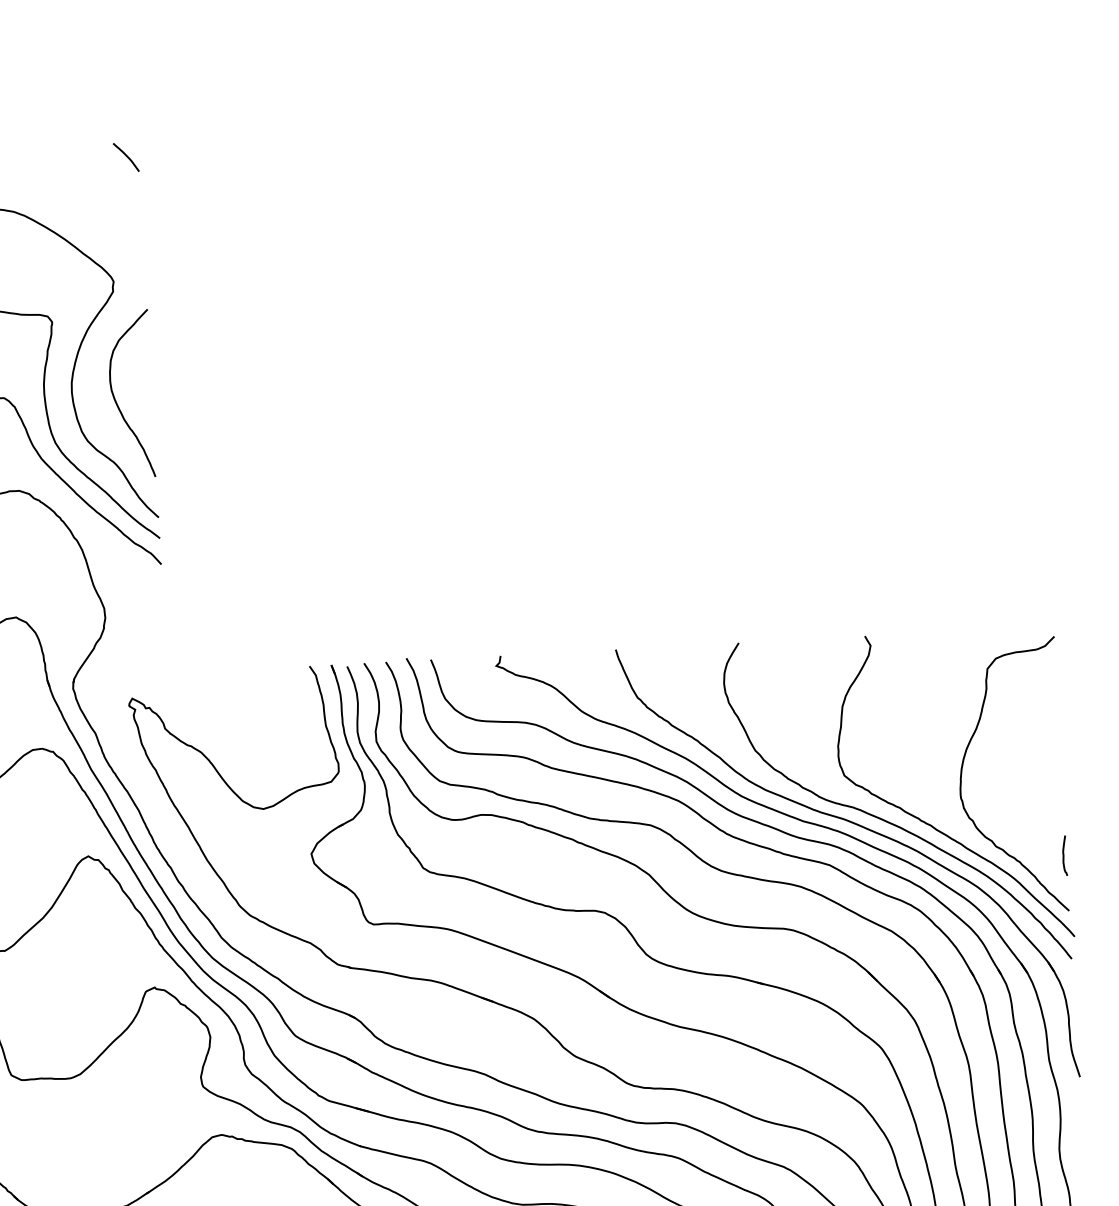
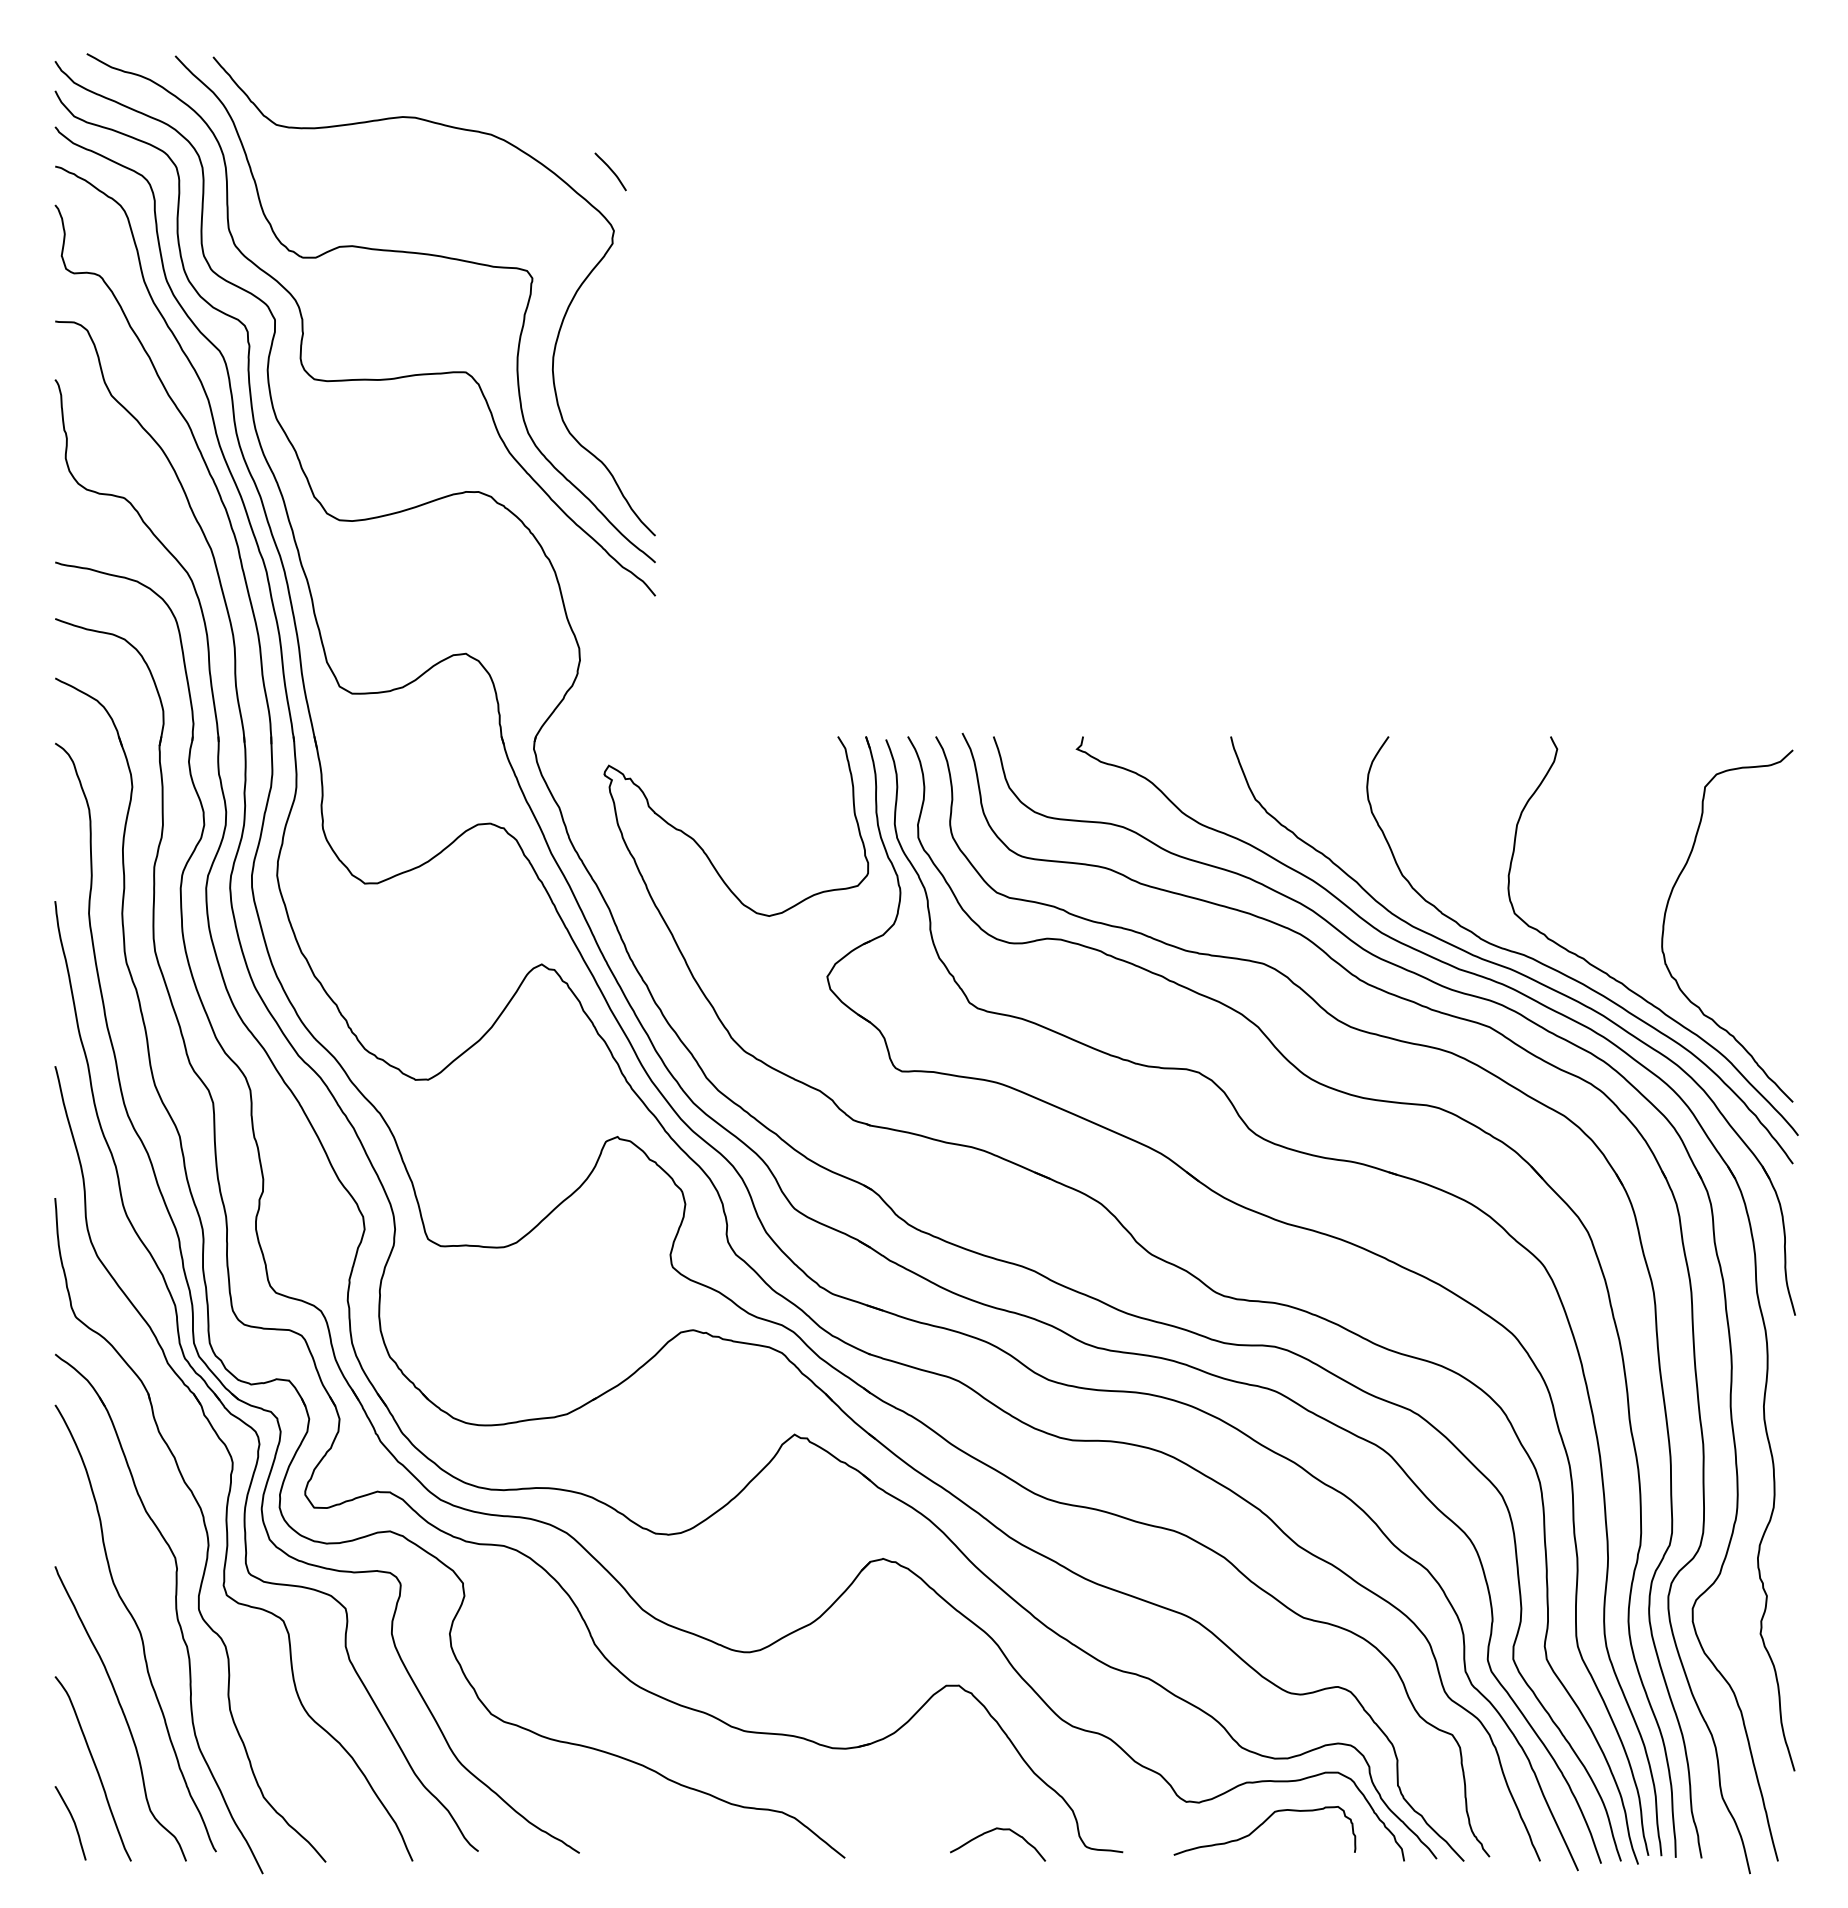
curve: (126, 156) -> (610, 170), moved
curve: (115, 399) -> (608, 381), removed
curve: (1064, 855) -> (1790, 1031), removed

